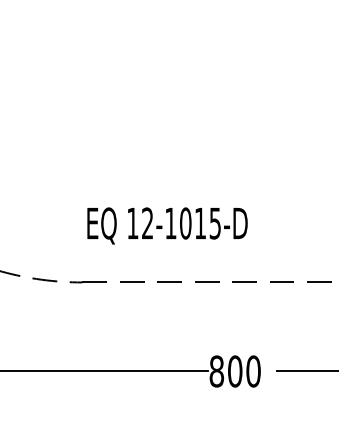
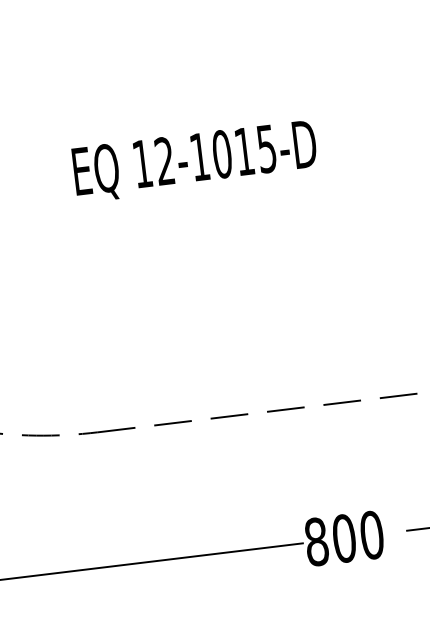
text: (167, 225) -> (195, 160), moved

